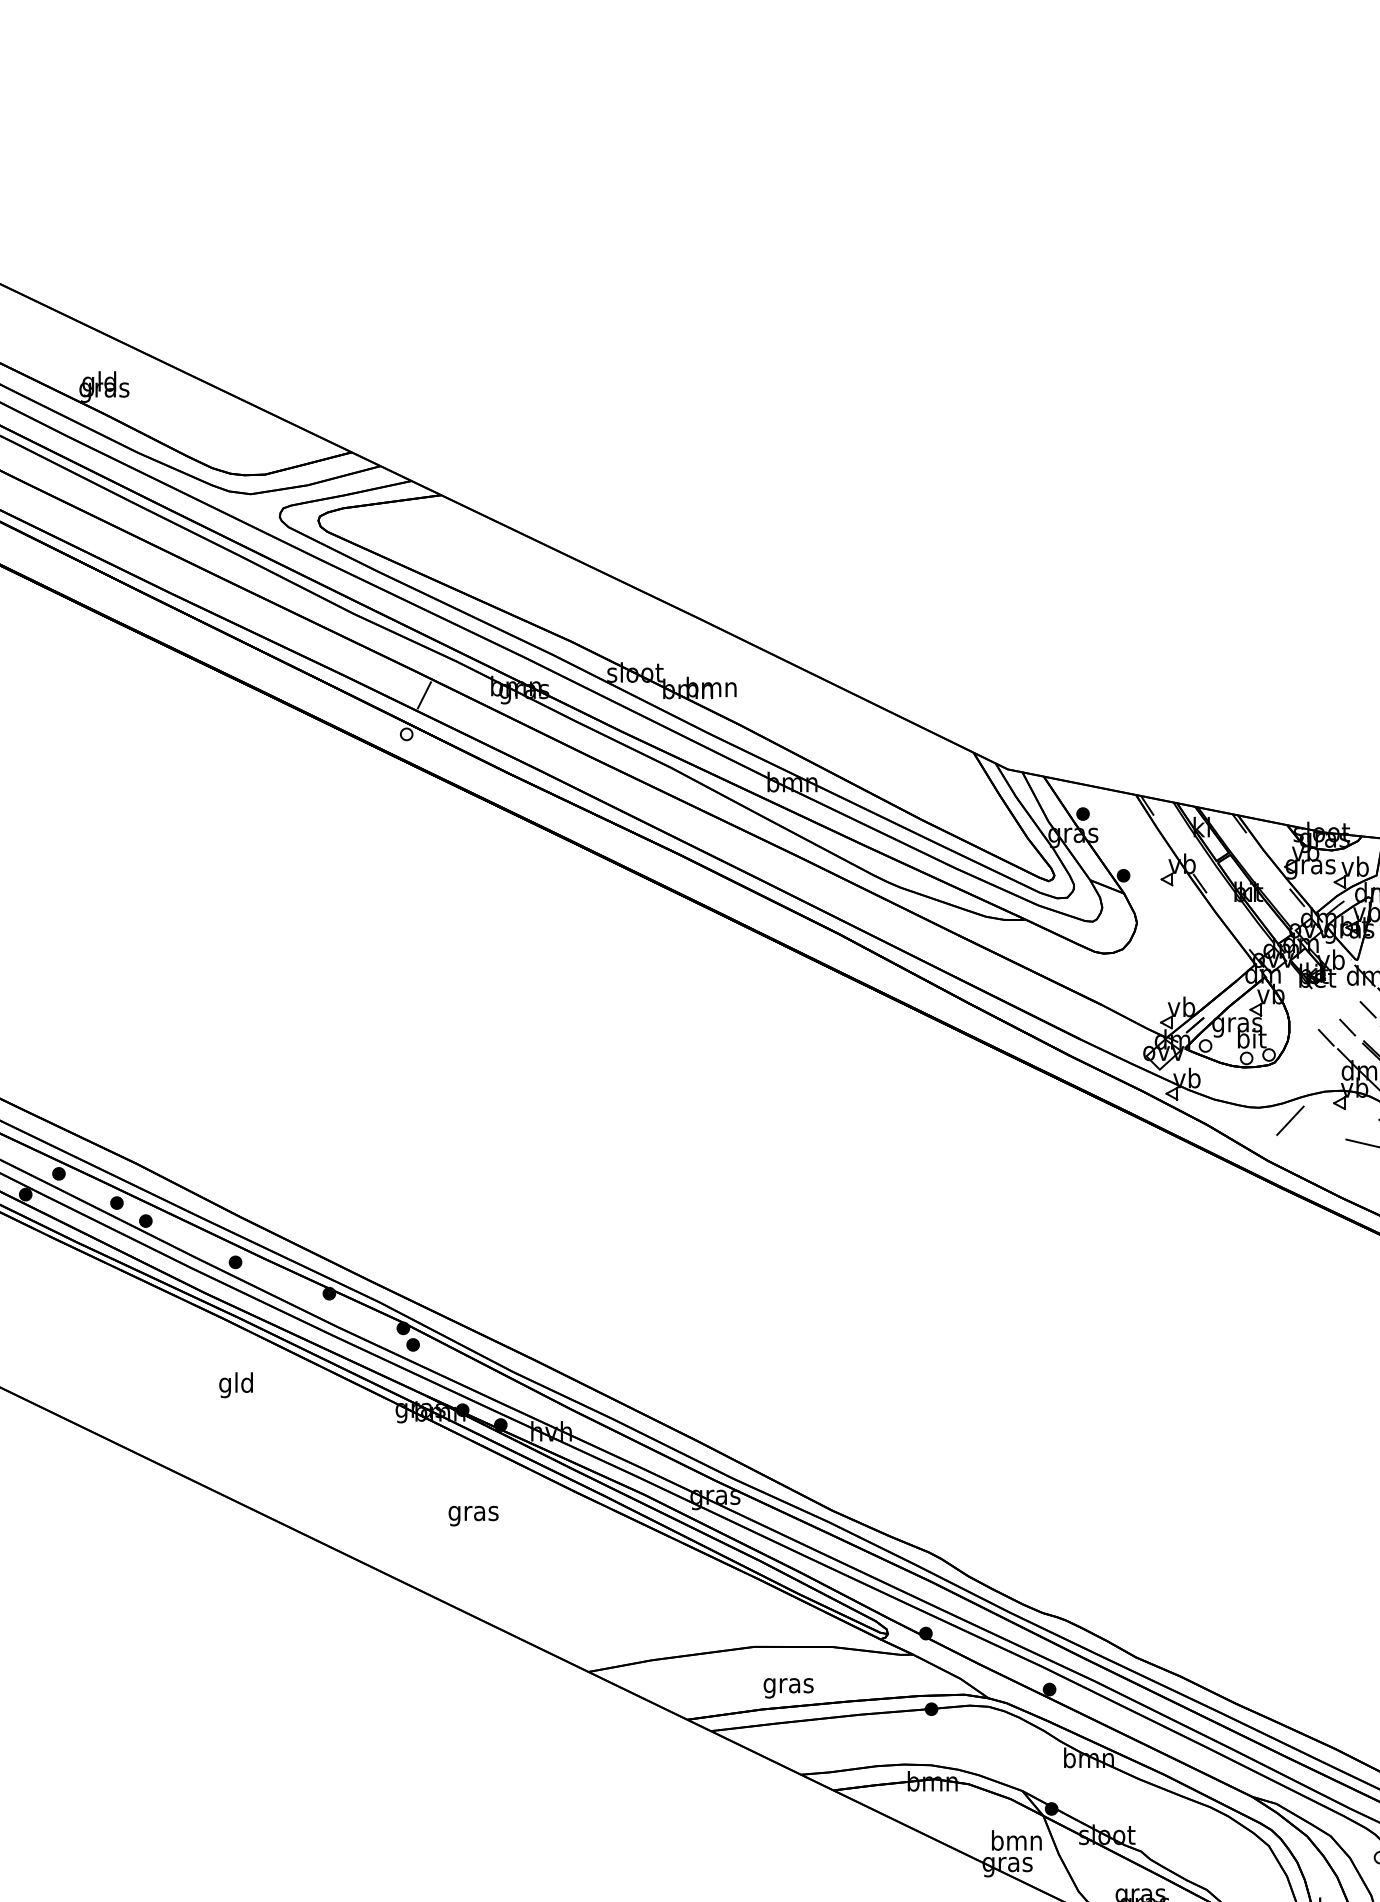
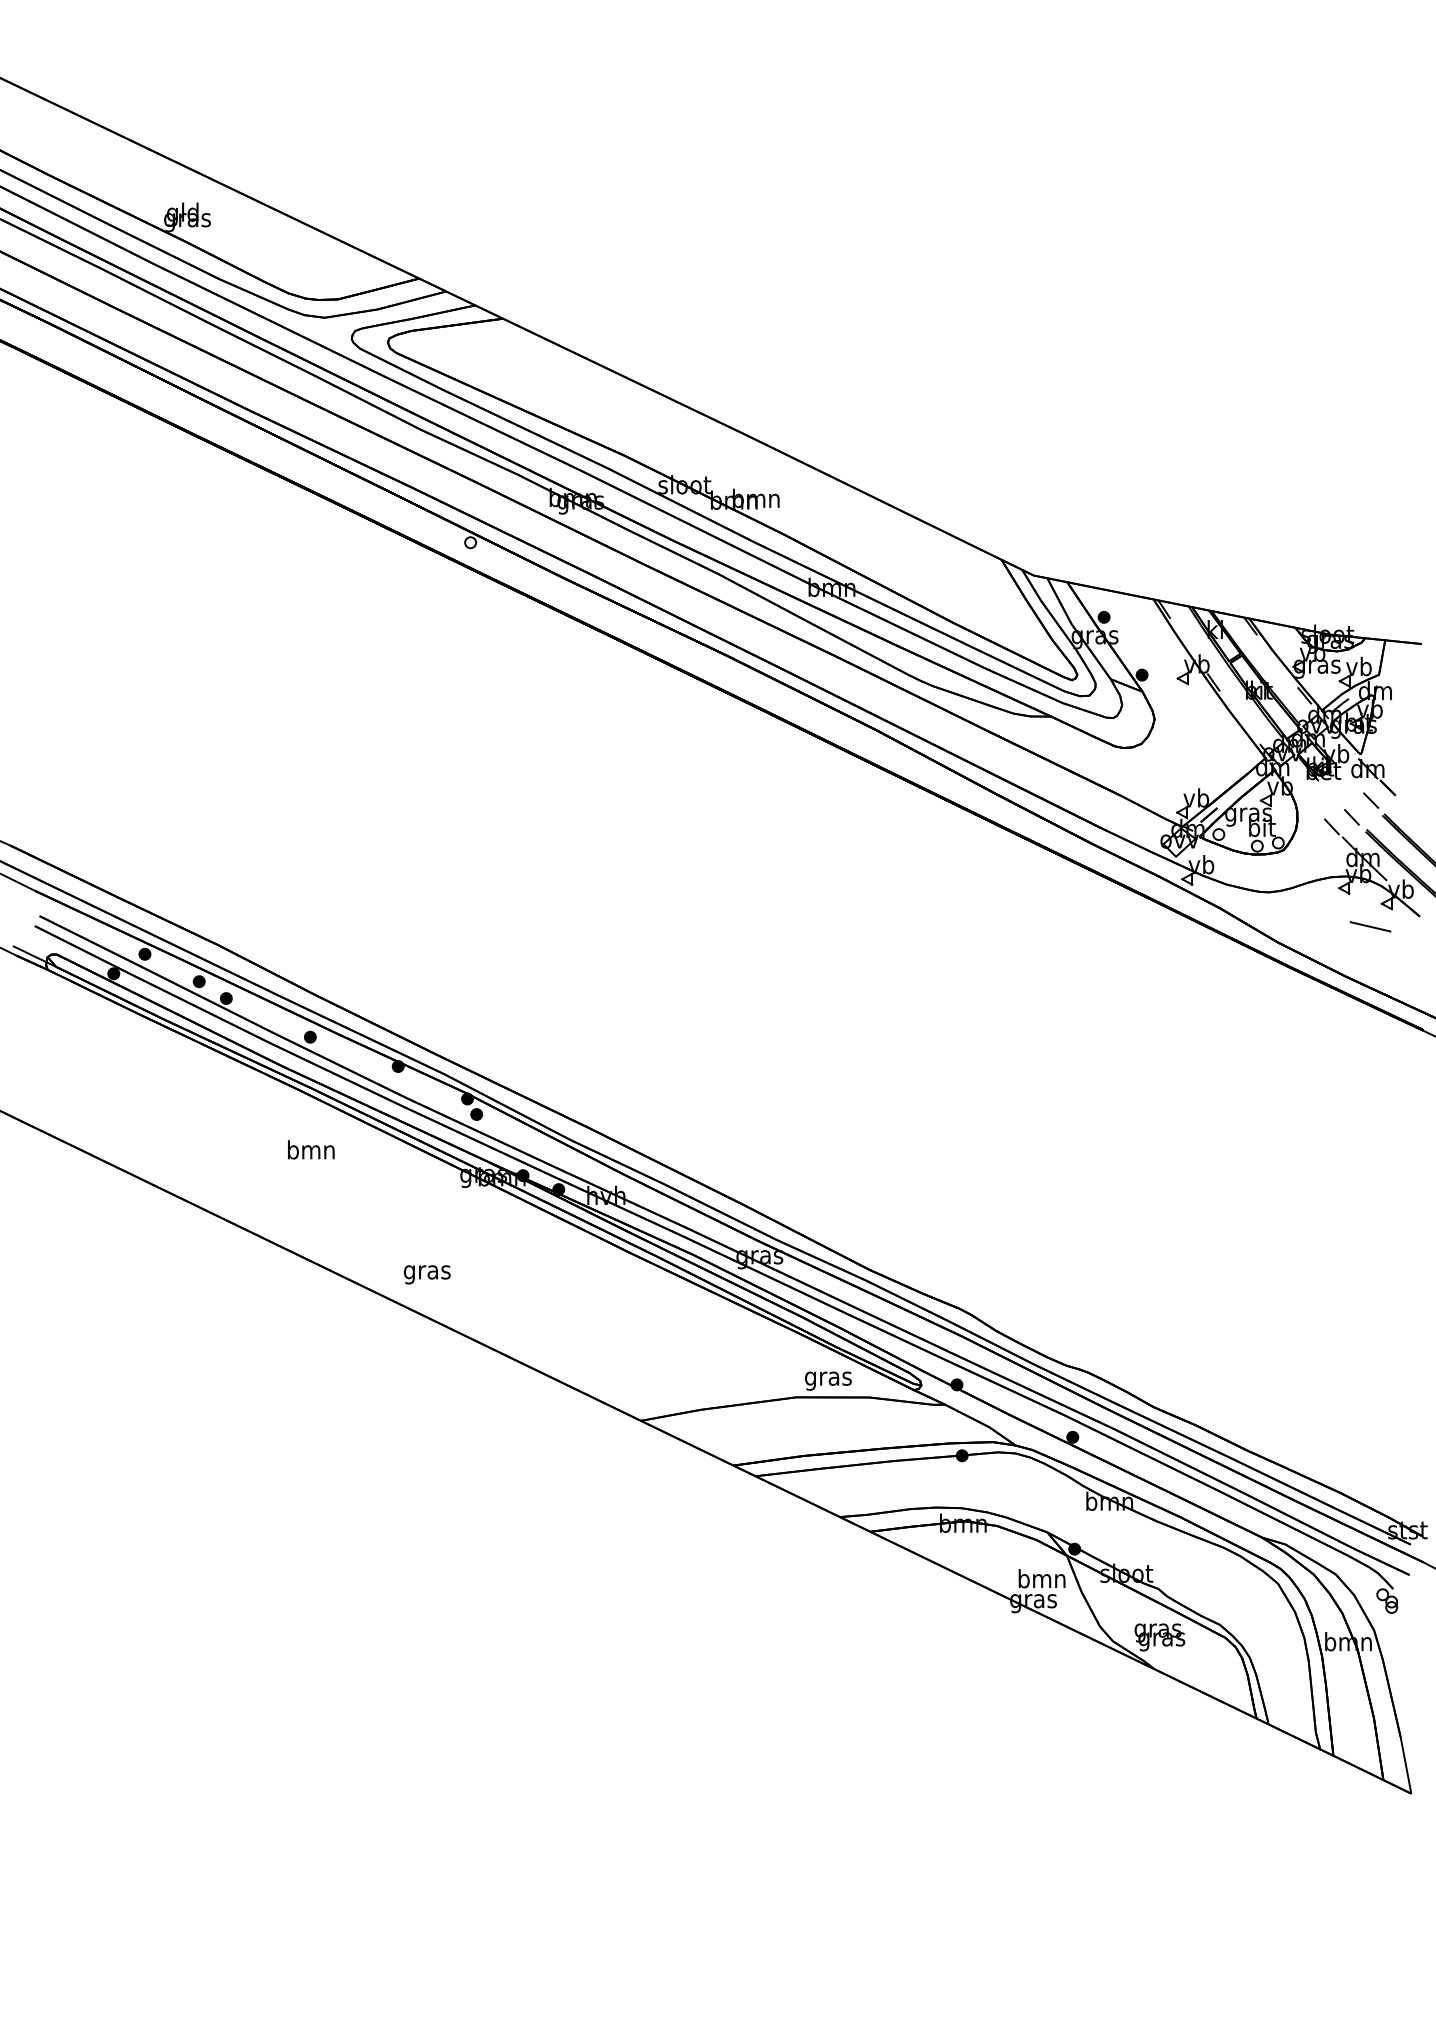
line: (424, 694) -> (487, 505), removed
line: (1289, 1120) -> (1297, 904), removed
text: (236, 1385) -> (311, 1152), gld -> bmn
text: (473, 1515) -> (427, 1274), moved
text: (788, 1687) -> (828, 1380), moved

